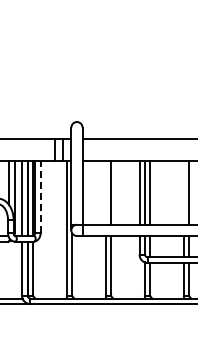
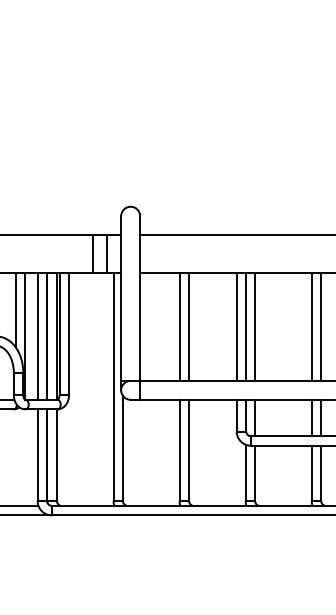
line: (105, 192) -> (179, 326), added
line: (183, 192) -> (311, 326), added
line: (40, 197) -> (68, 334), dashed -> solid

